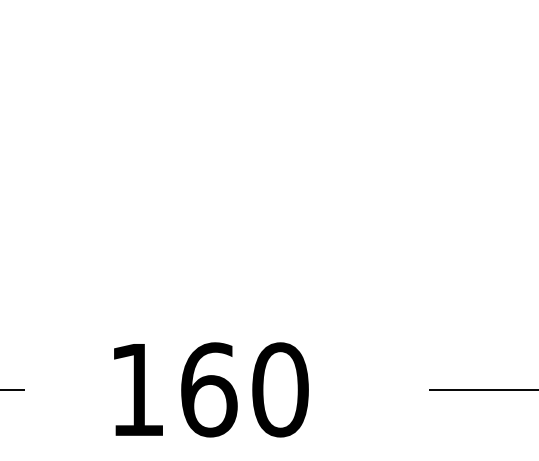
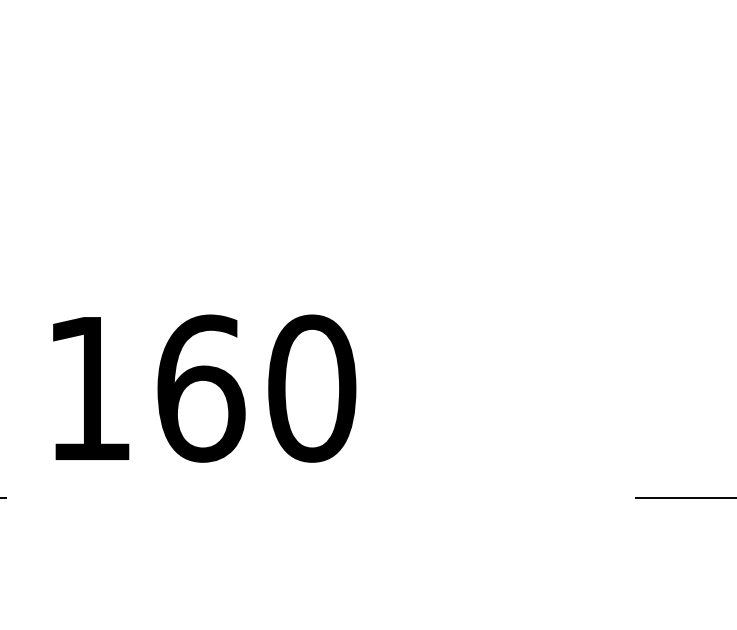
text: (211, 389) -> (204, 387), moved

